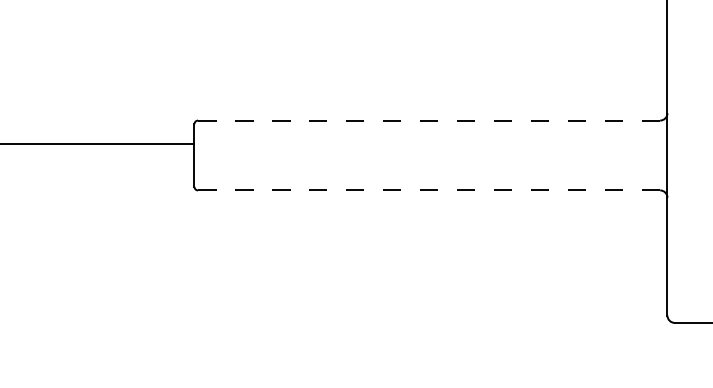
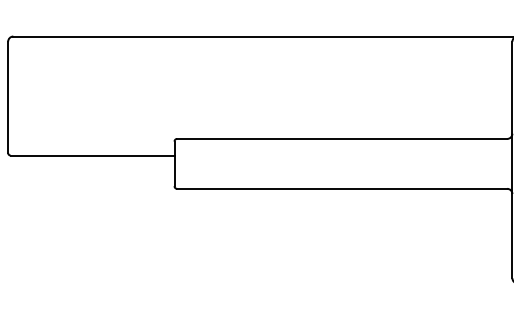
line: (429, 119) -> (342, 138), dashed -> solid
line: (429, 189) -> (342, 188), dashed -> solid

